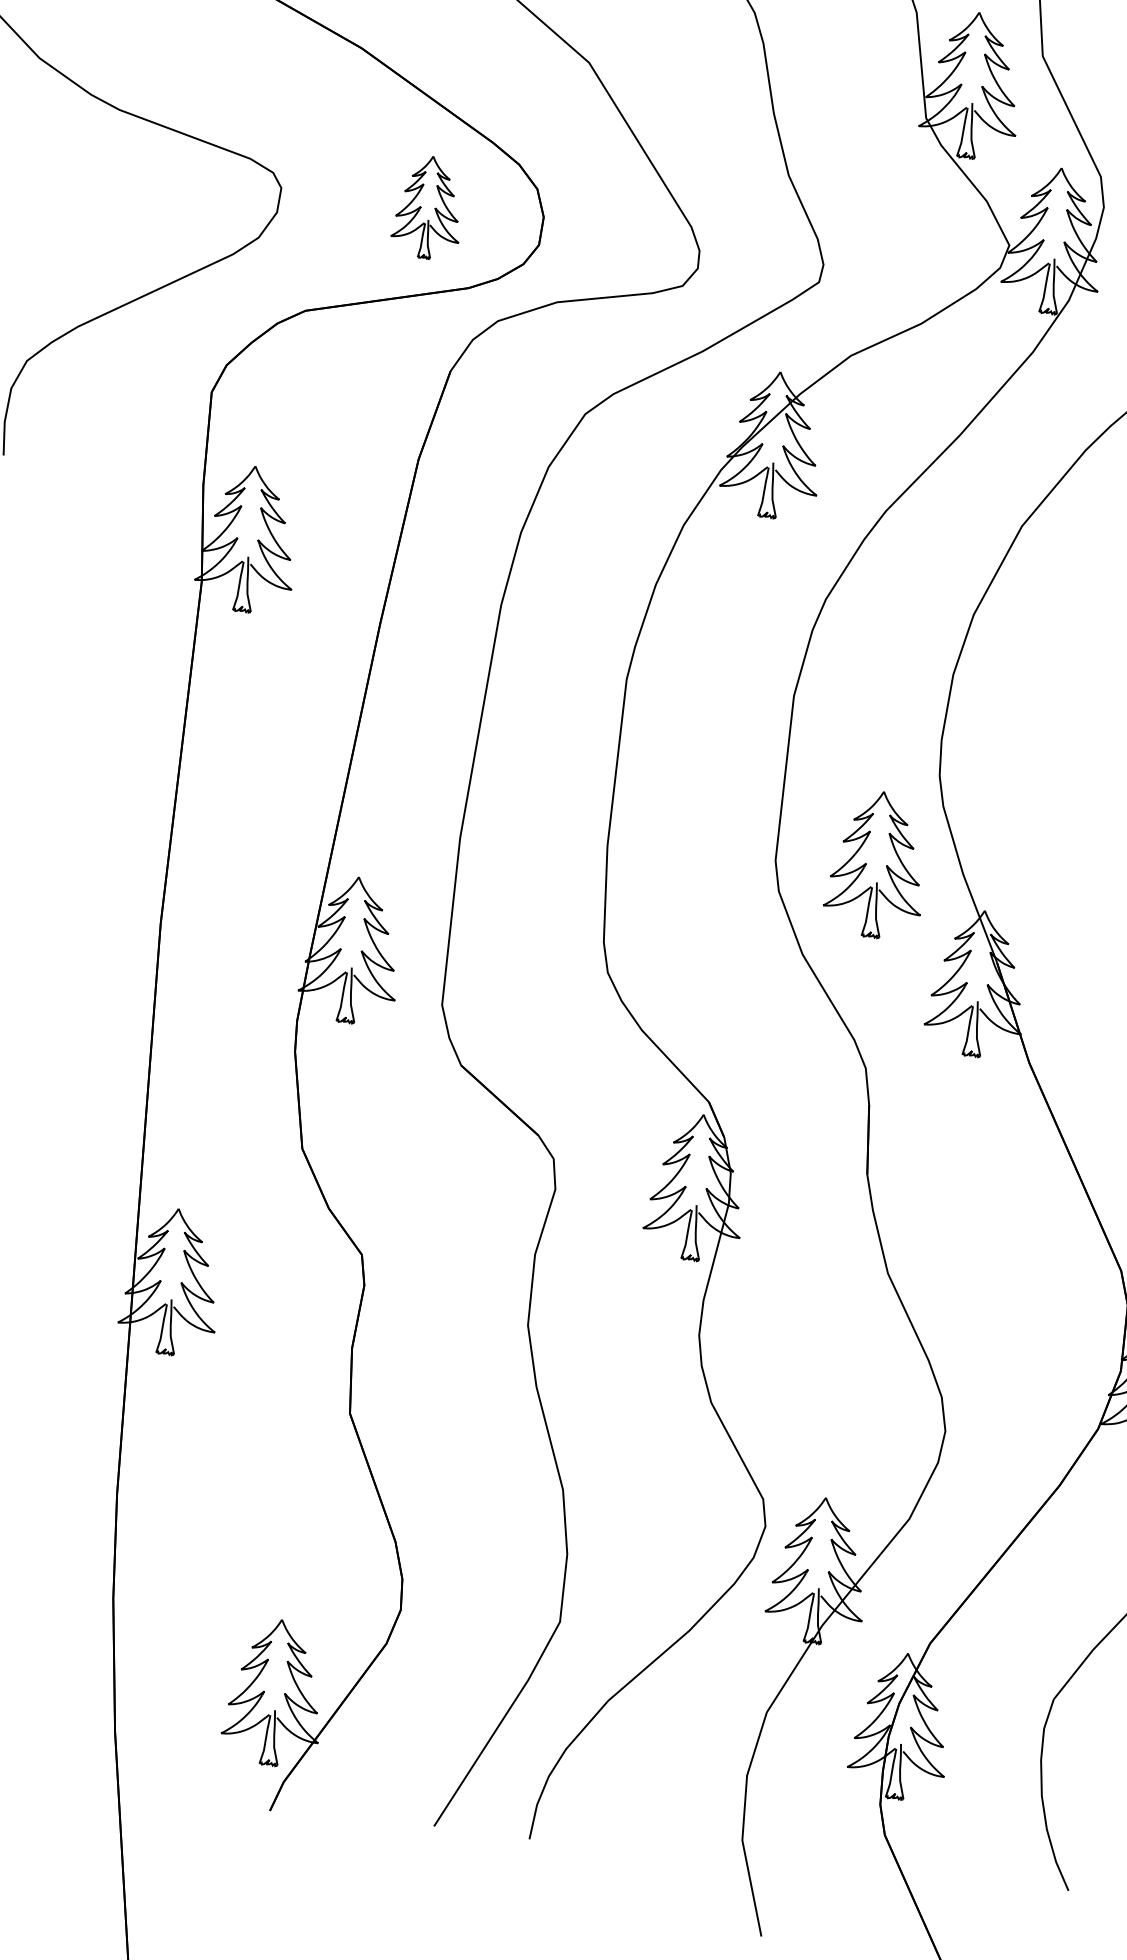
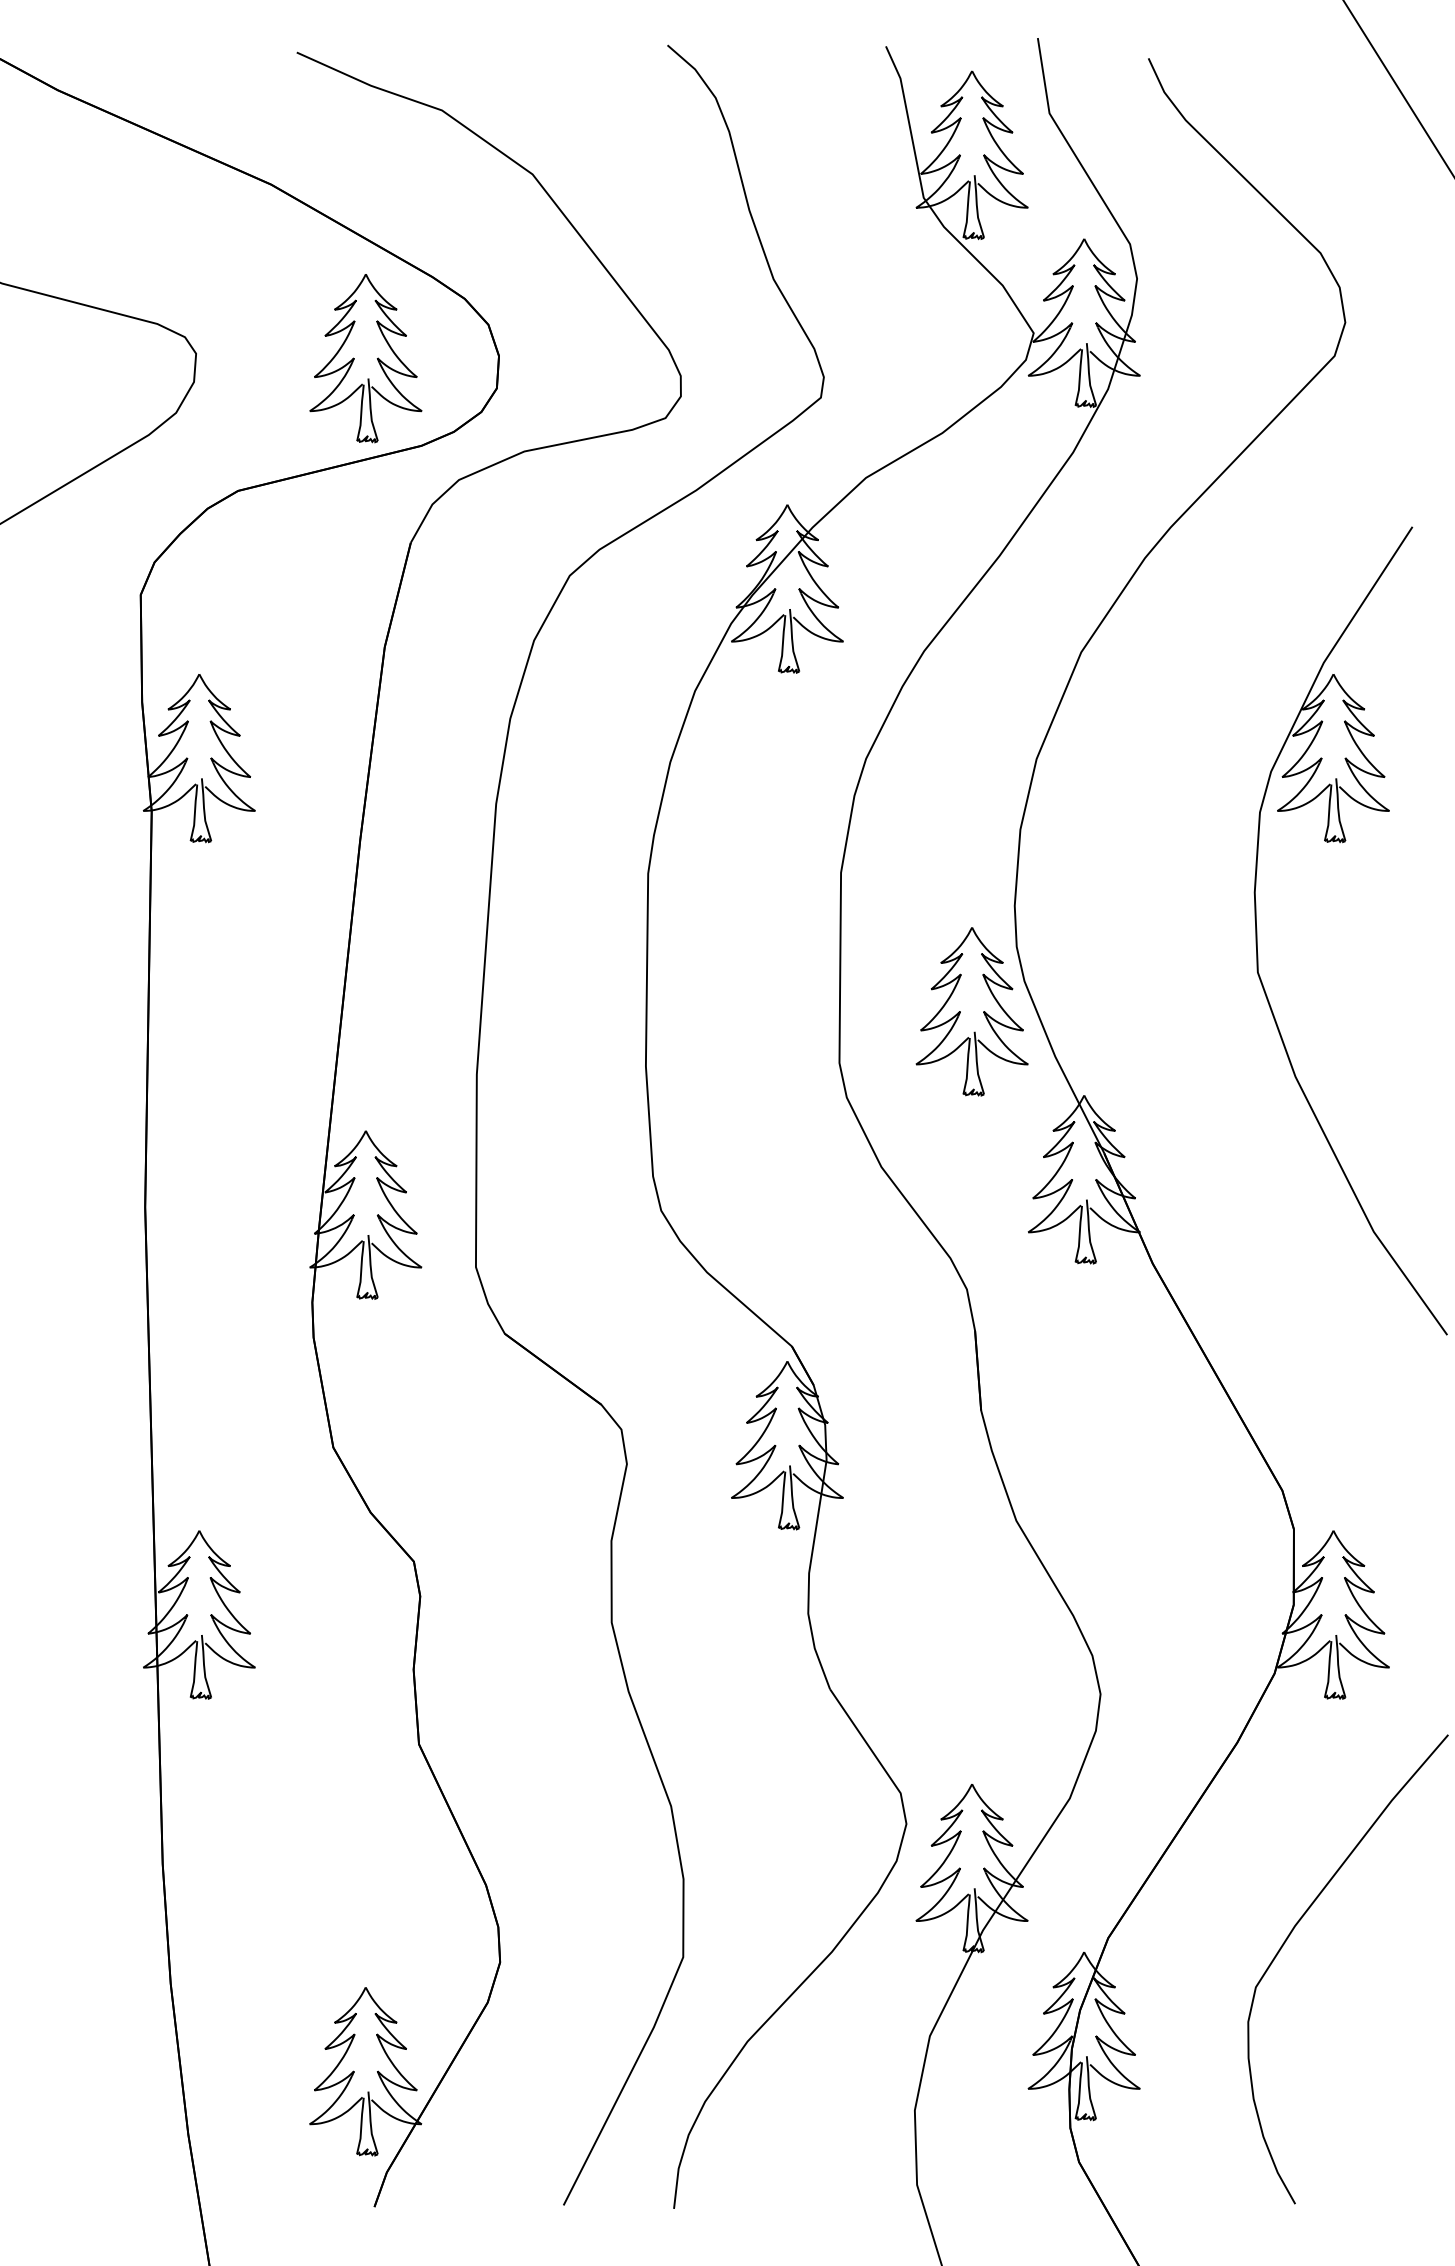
part: (427, 207) -> (365, 358), size x1.43
part: (875, 864) -> (971, 1011), moved

